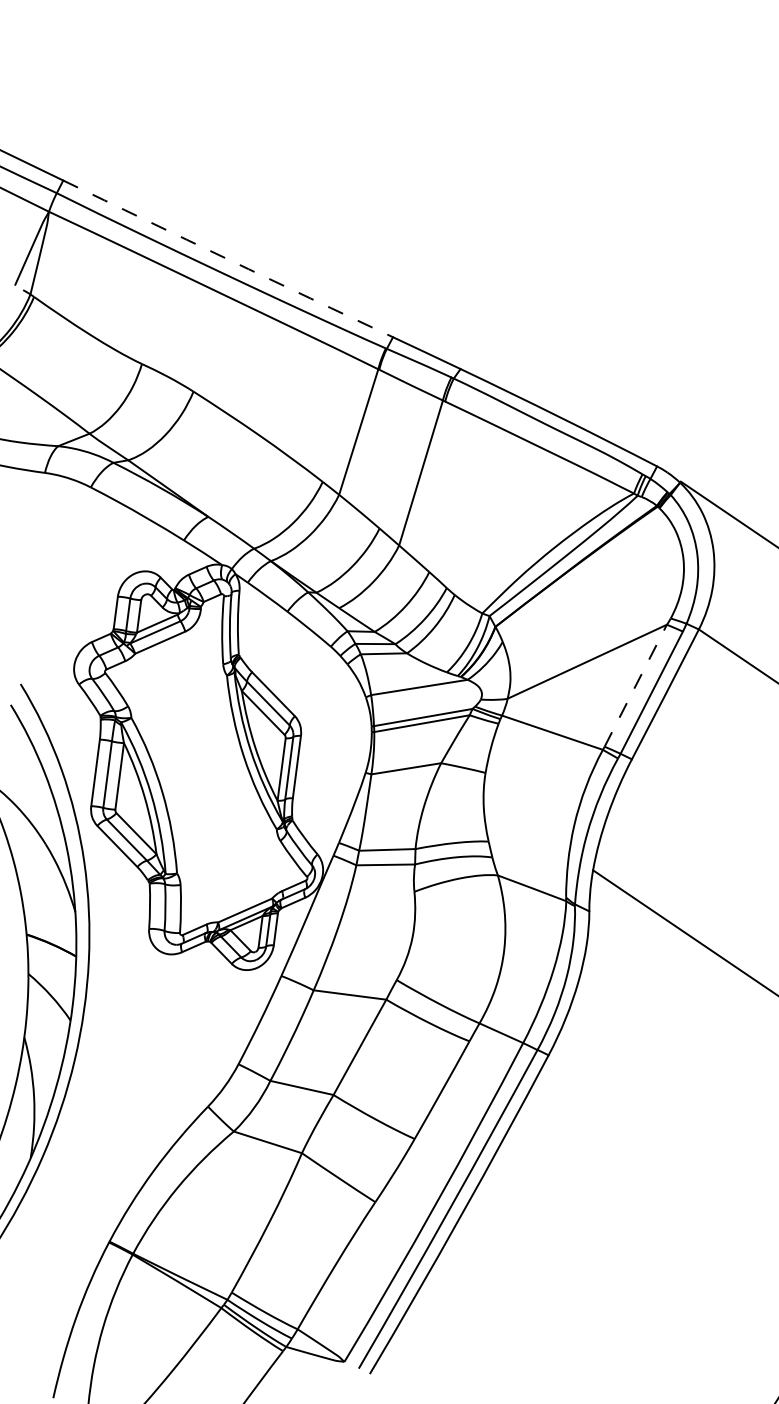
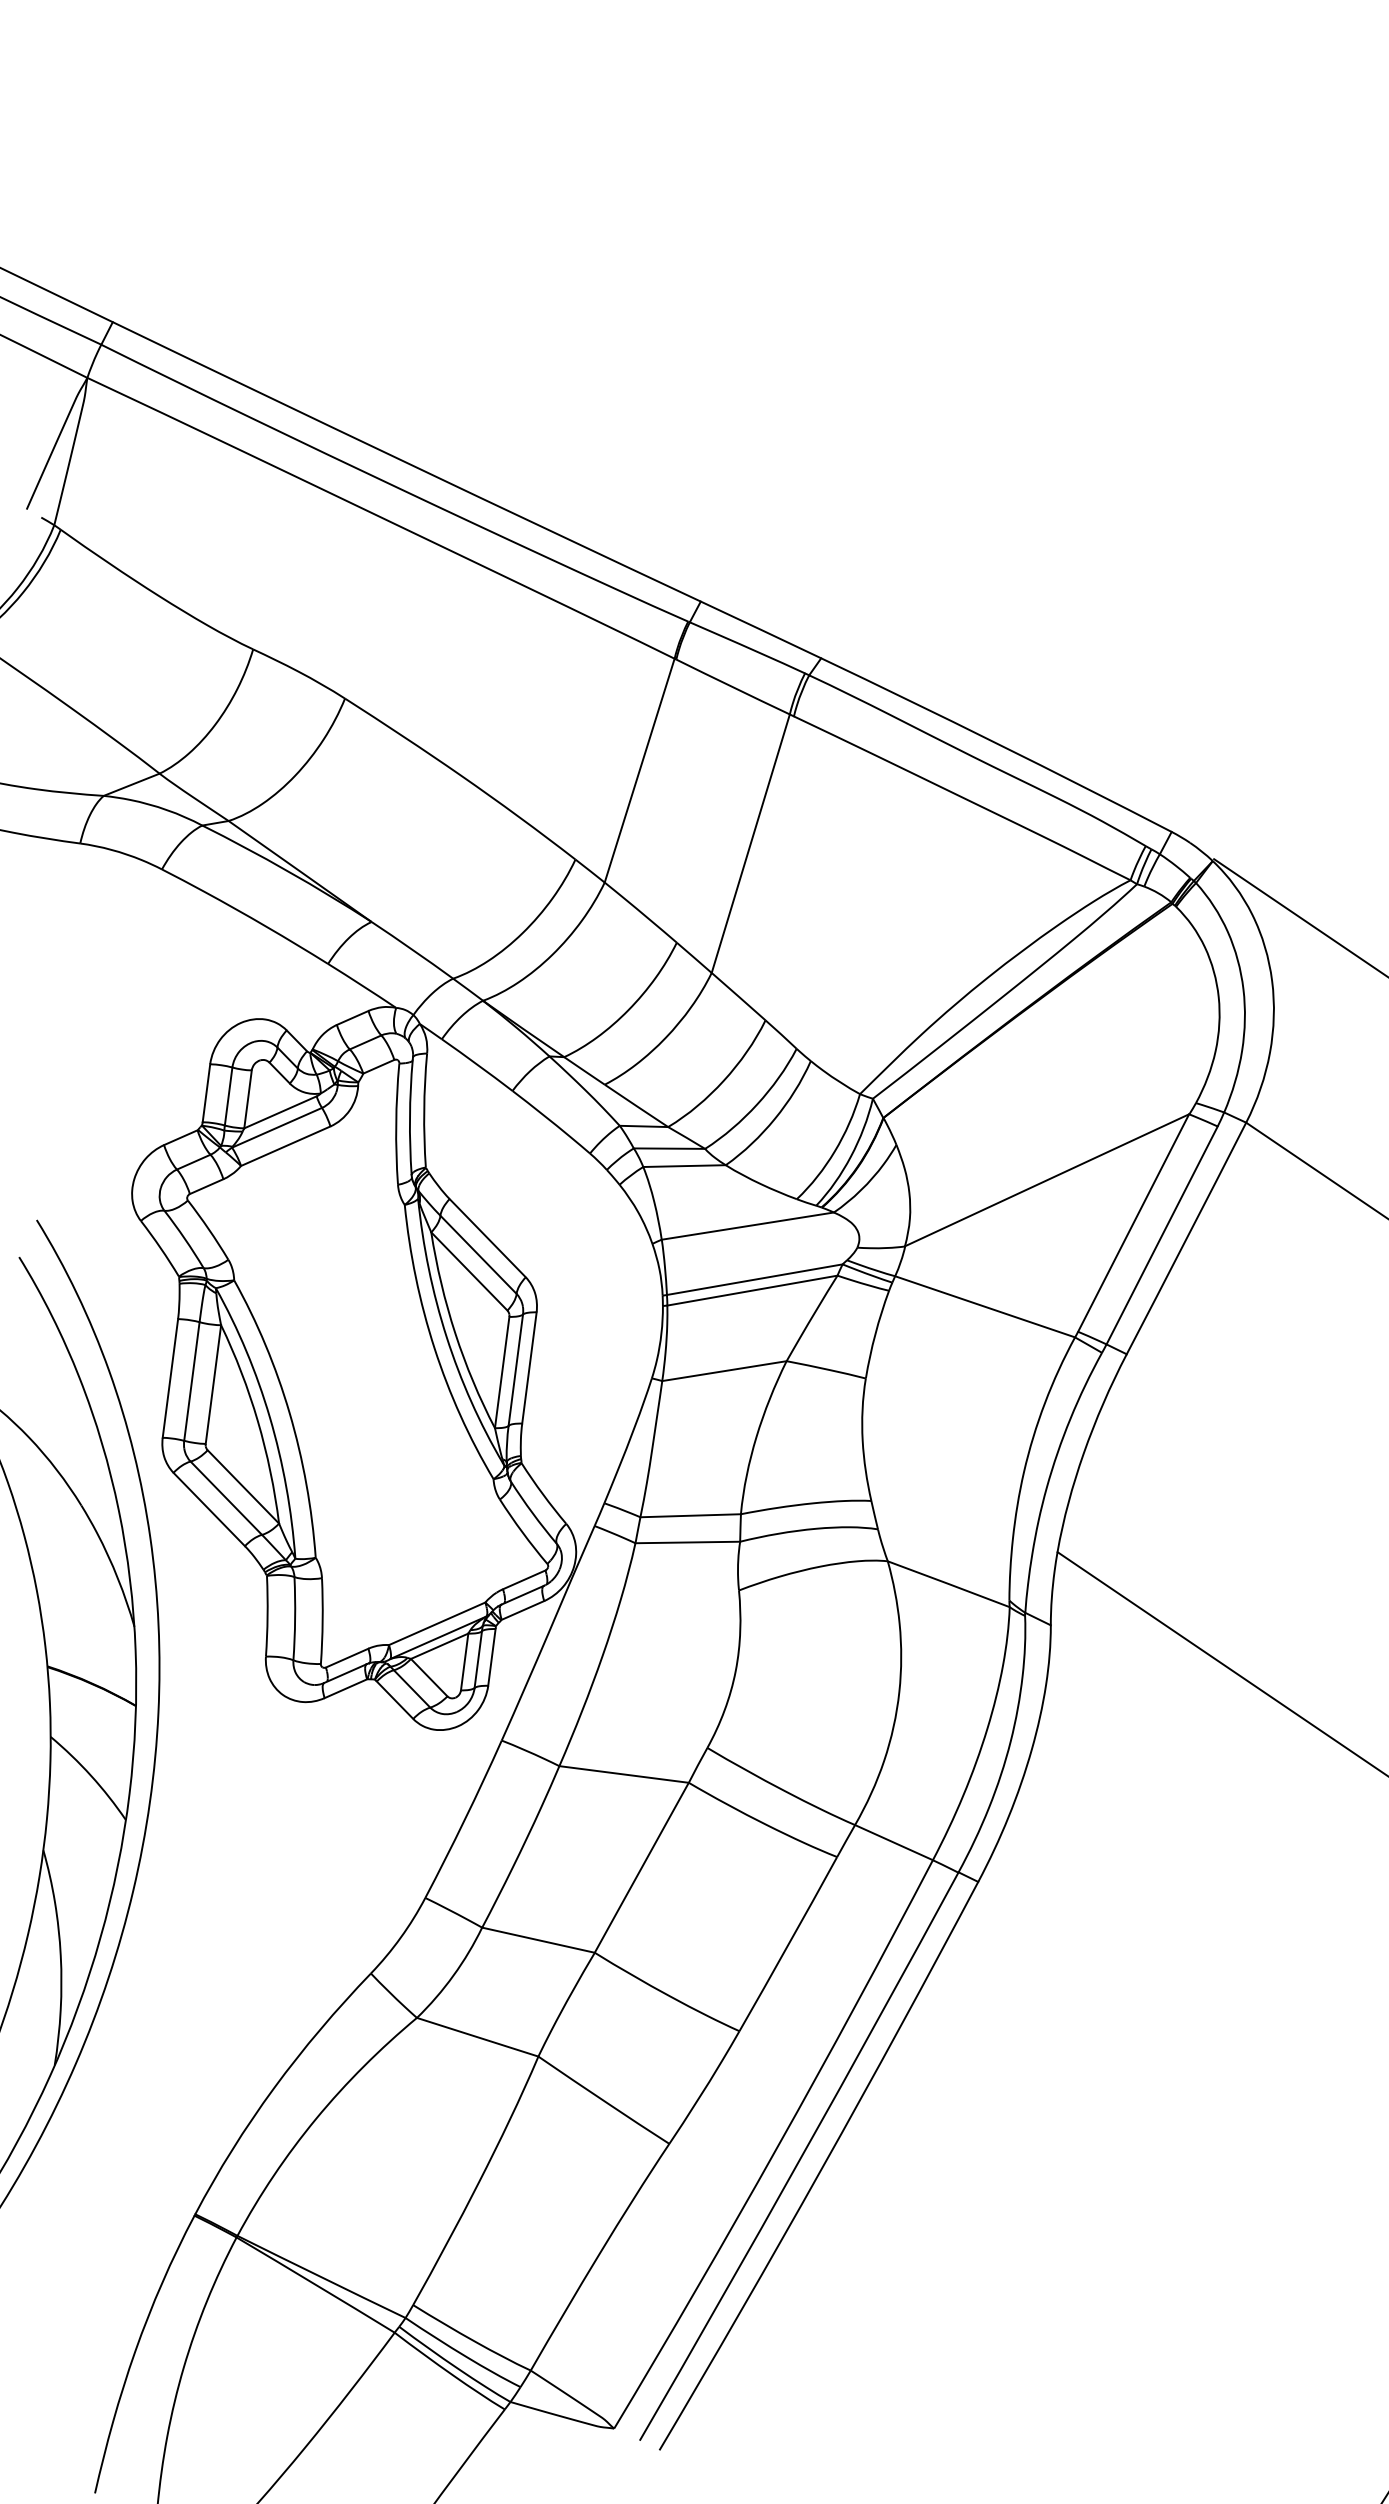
arc: (227, 259) -> (405, 462), dashed -> solid
line: (636, 685) -> (1134, 1222), dashed -> solid

